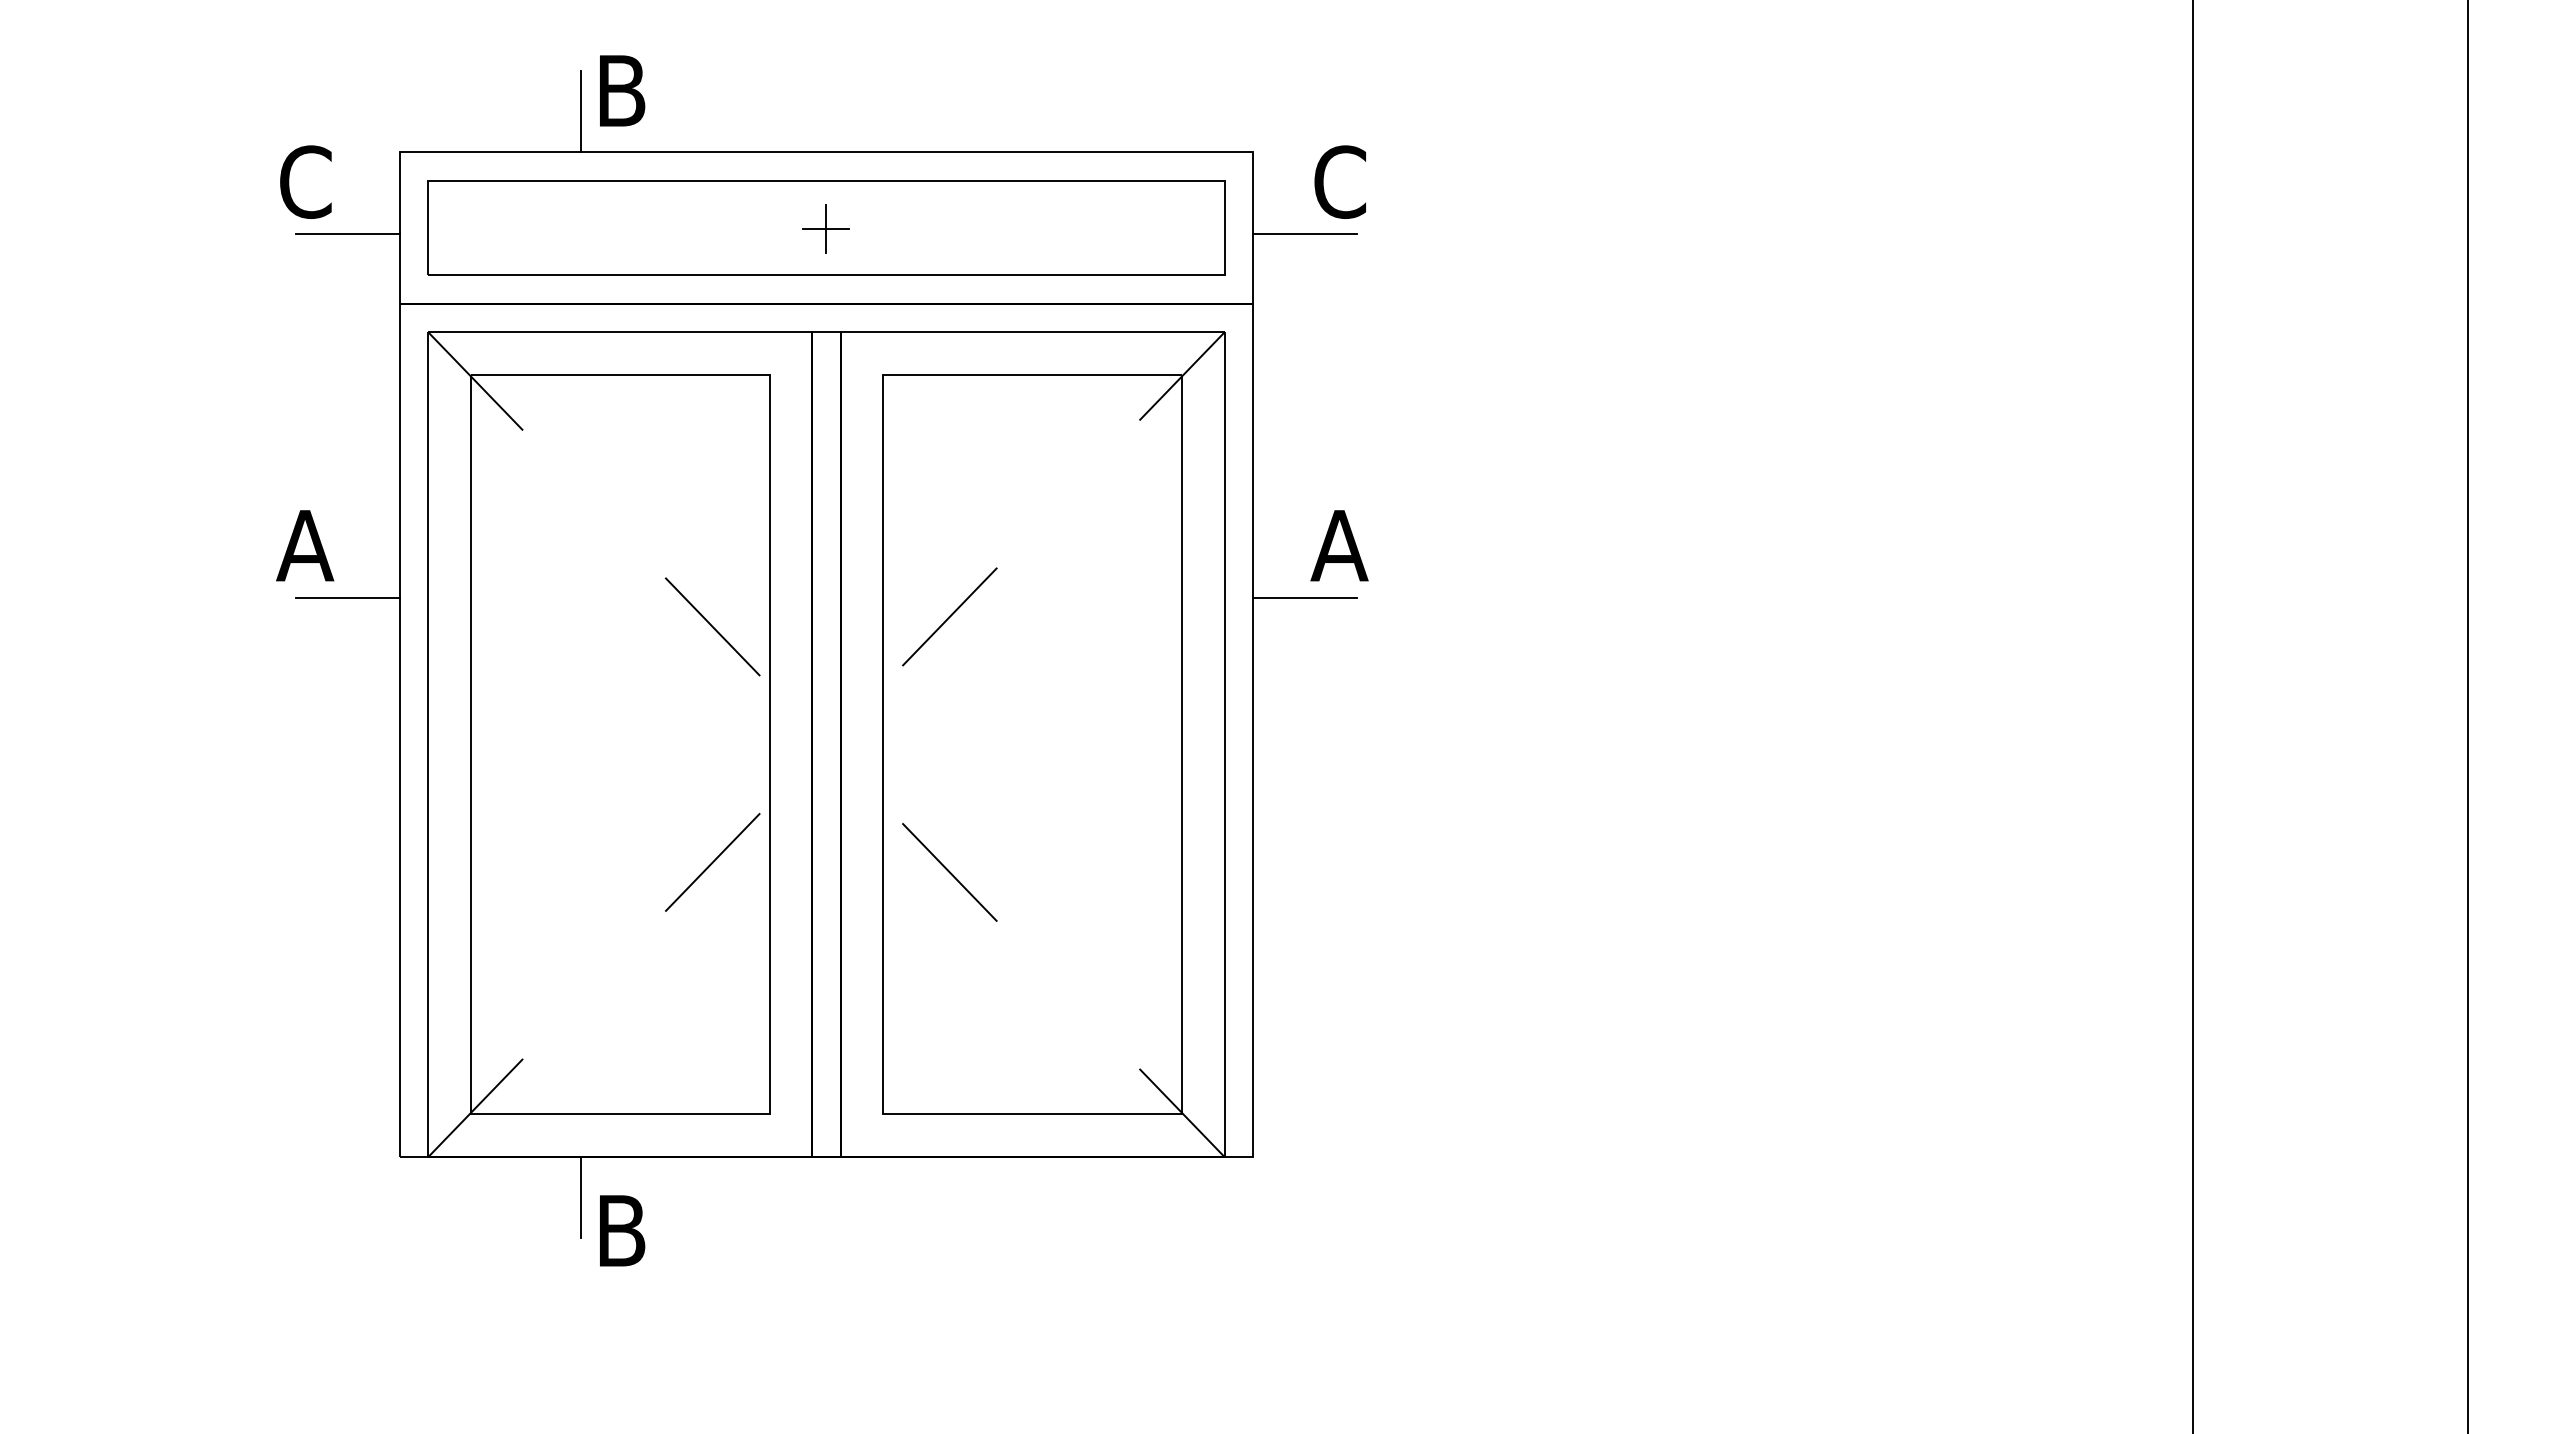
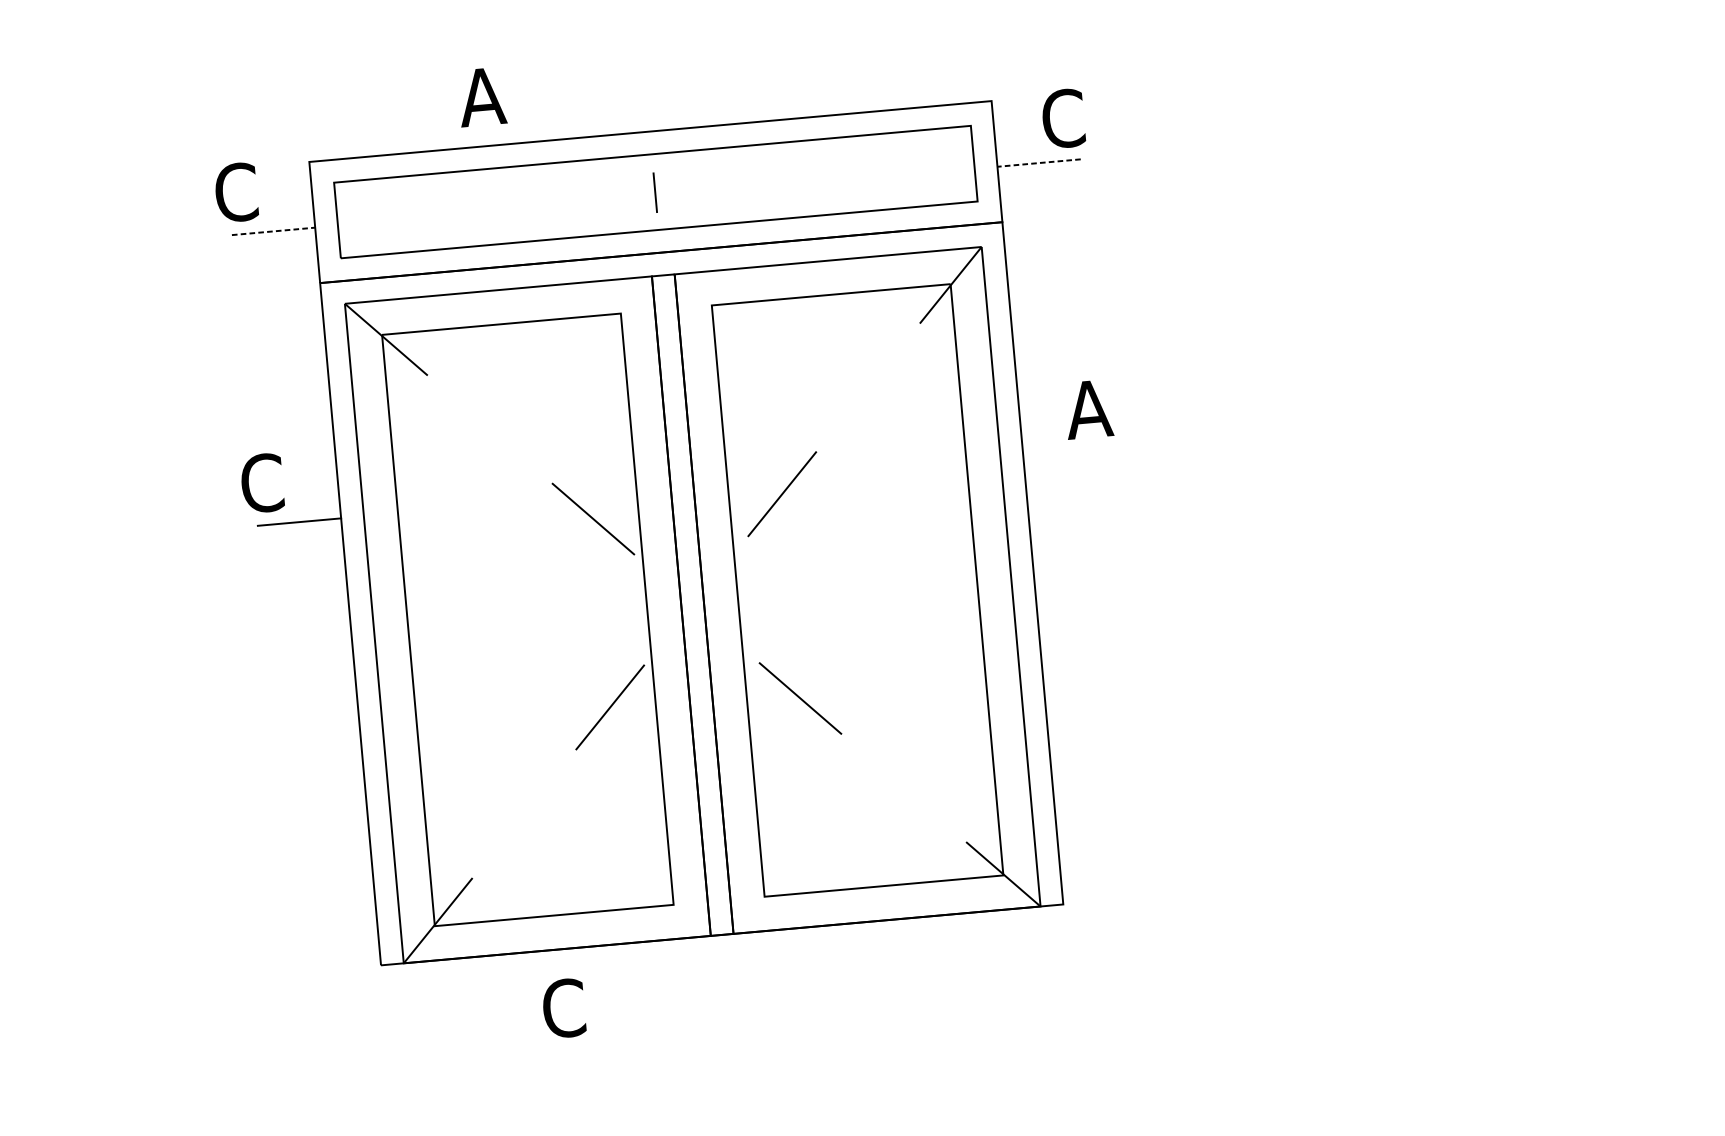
text: (621, 90) -> (482, 96), B -> A
line: (580, 111) -> (450, 116), removed
line: (825, 228) -> (655, 192), removed
line: (348, 234) -> (274, 231), solid -> dashed
line: (1304, 234) -> (1038, 163), solid -> dashed
text: (305, 545) -> (261, 483), A -> C
line: (1305, 598) -> (1065, 454), removed
line: (580, 1197) -> (528, 984), removed
text: (621, 1230) -> (563, 1008), B -> C

